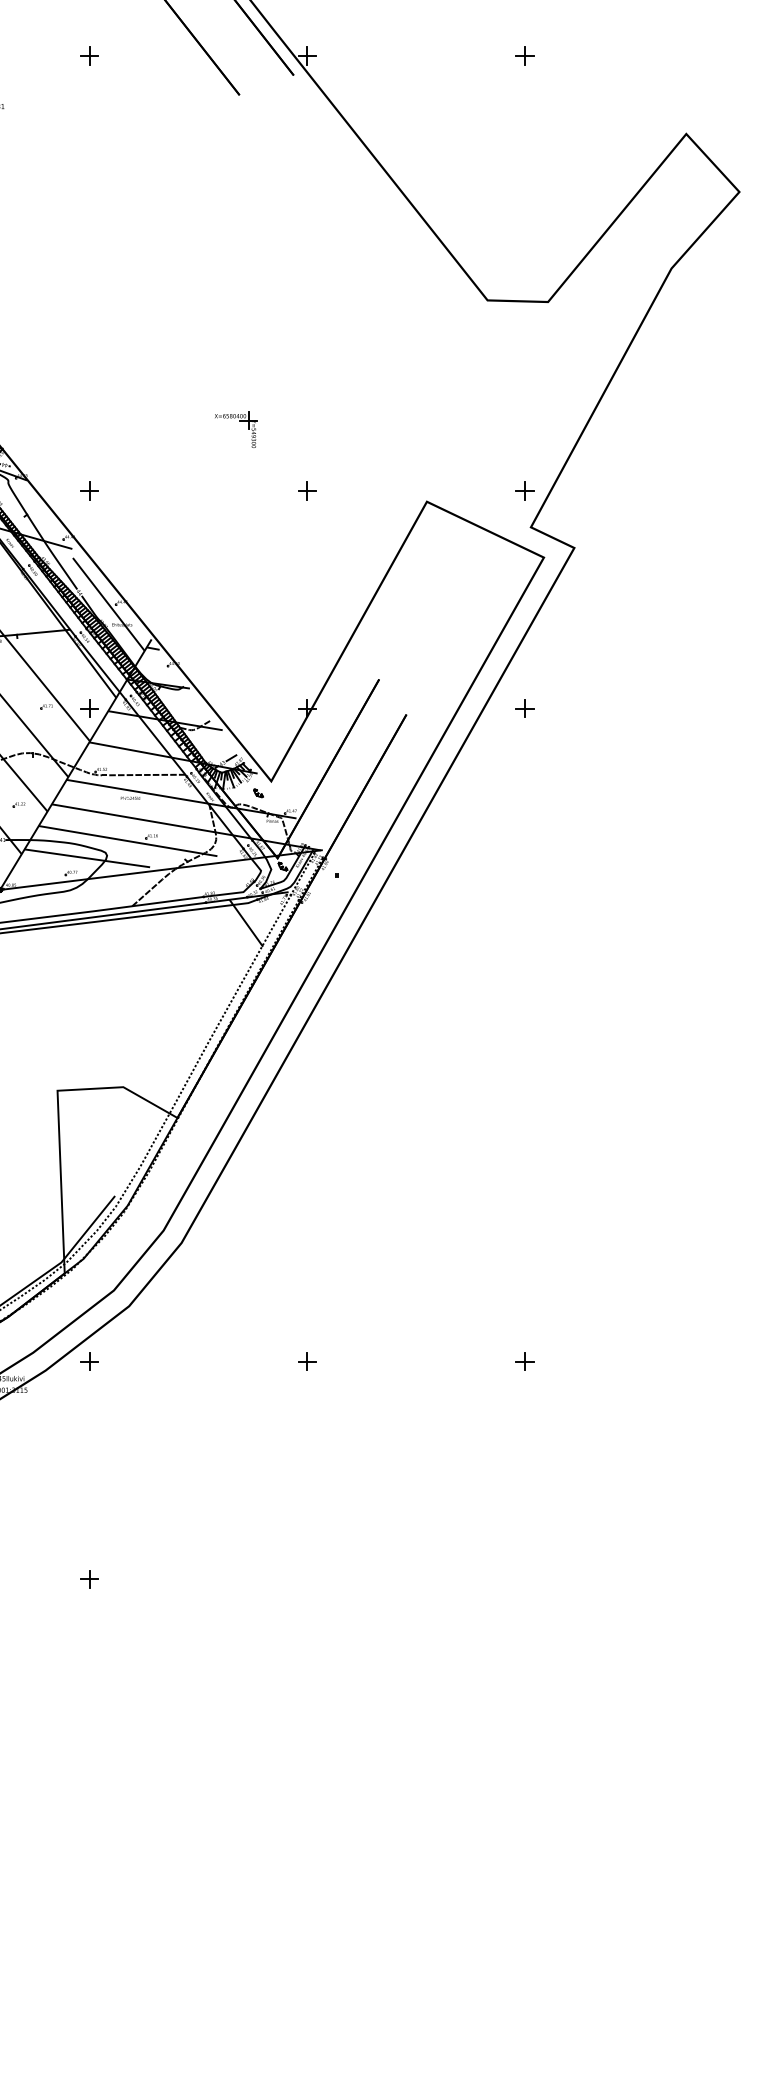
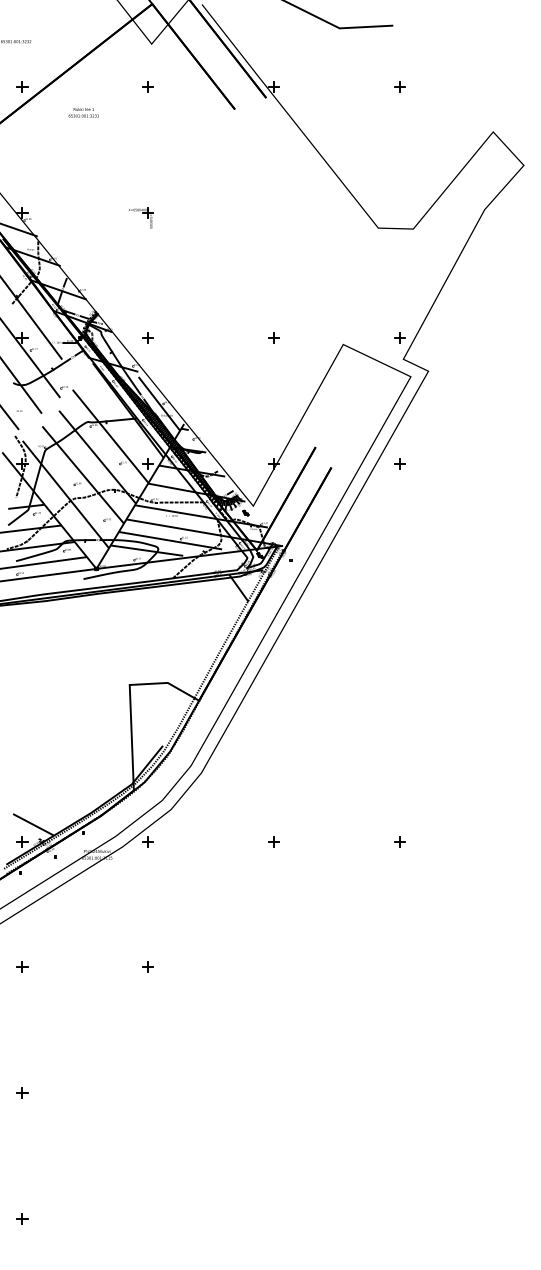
part: (237, 429) -> (141, 217), moved

